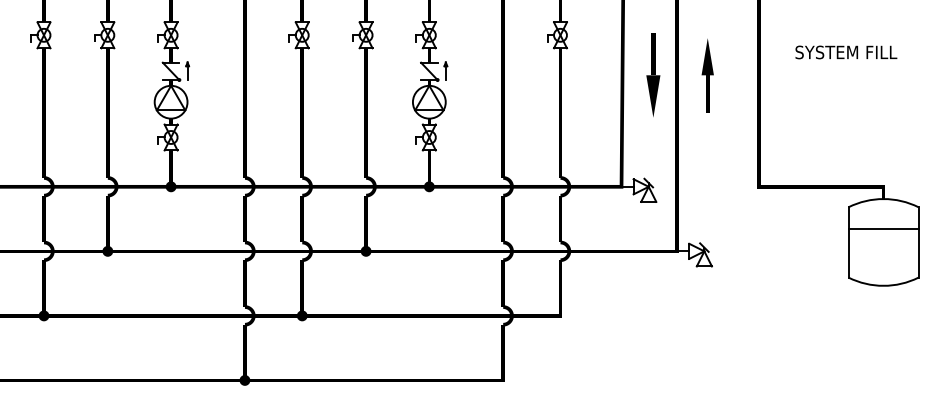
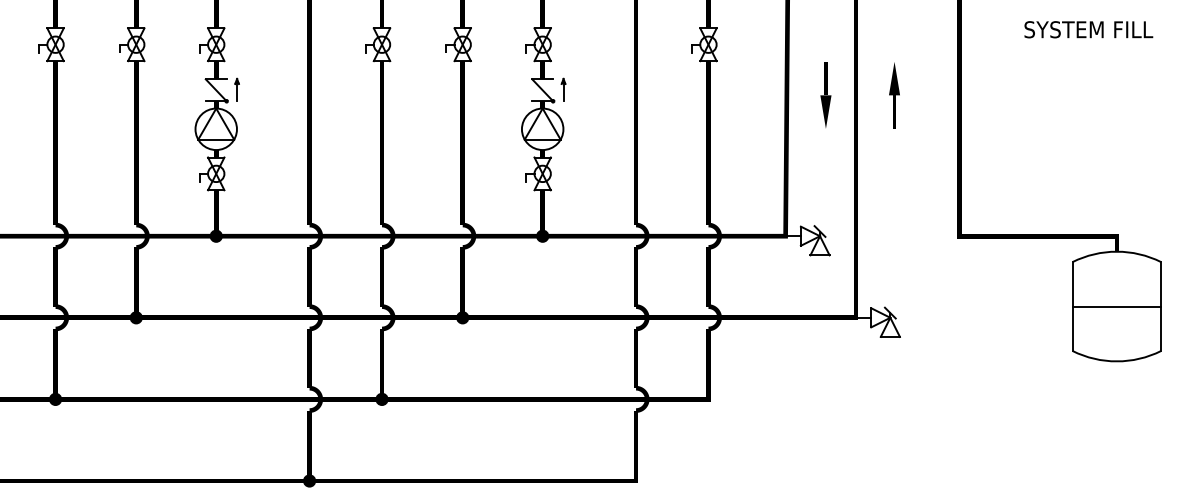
text: (846, 52) -> (1088, 29), moved
part: (653, 75) -> (826, 95), size x0.62
part: (707, 75) -> (894, 95), size x0.71
line: (883, 229) -> (1116, 306), moved

